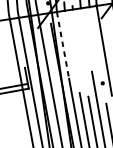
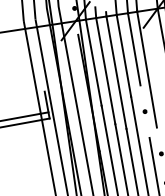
line: (94, 35) -> (134, 49), added
line: (86, 39) -> (123, 55), added
line: (62, 45) -> (93, 62), dashed -> solid
line: (72, 52) -> (105, 71), added
line: (80, 52) -> (116, 72), added

